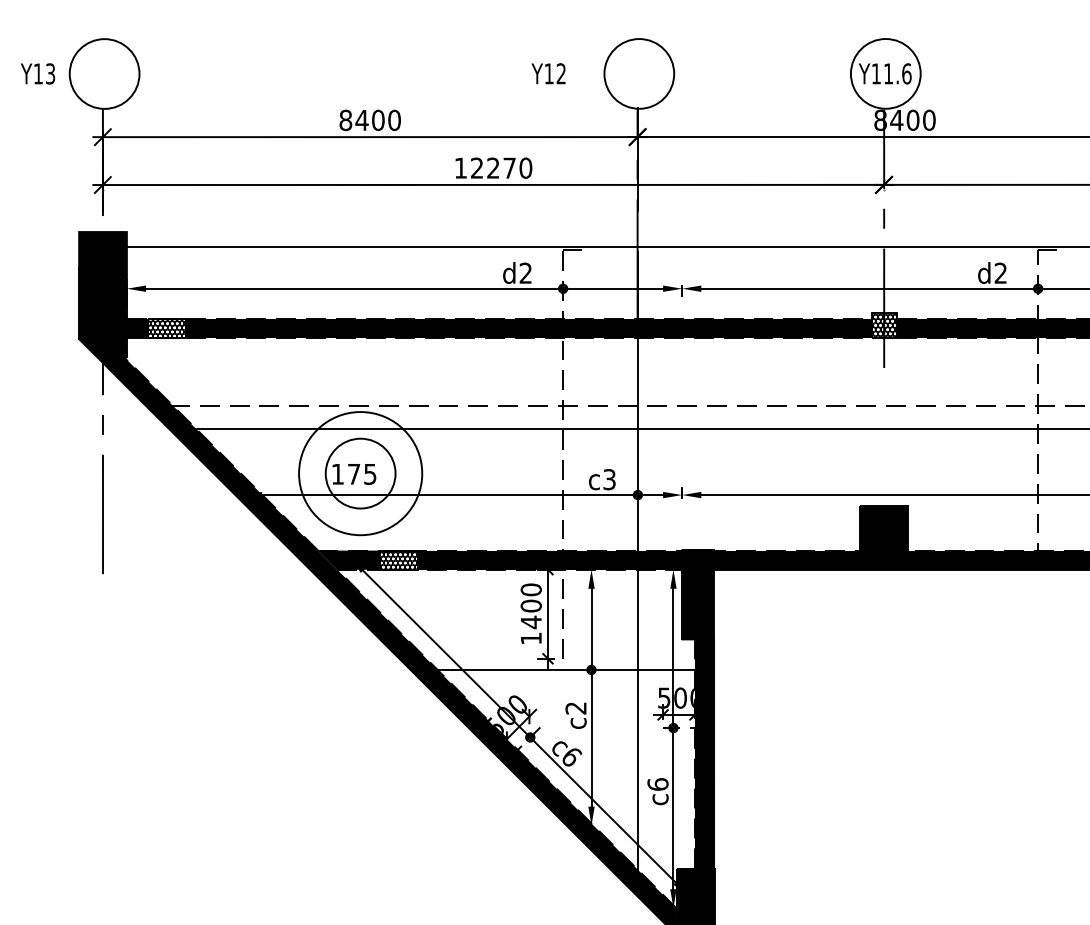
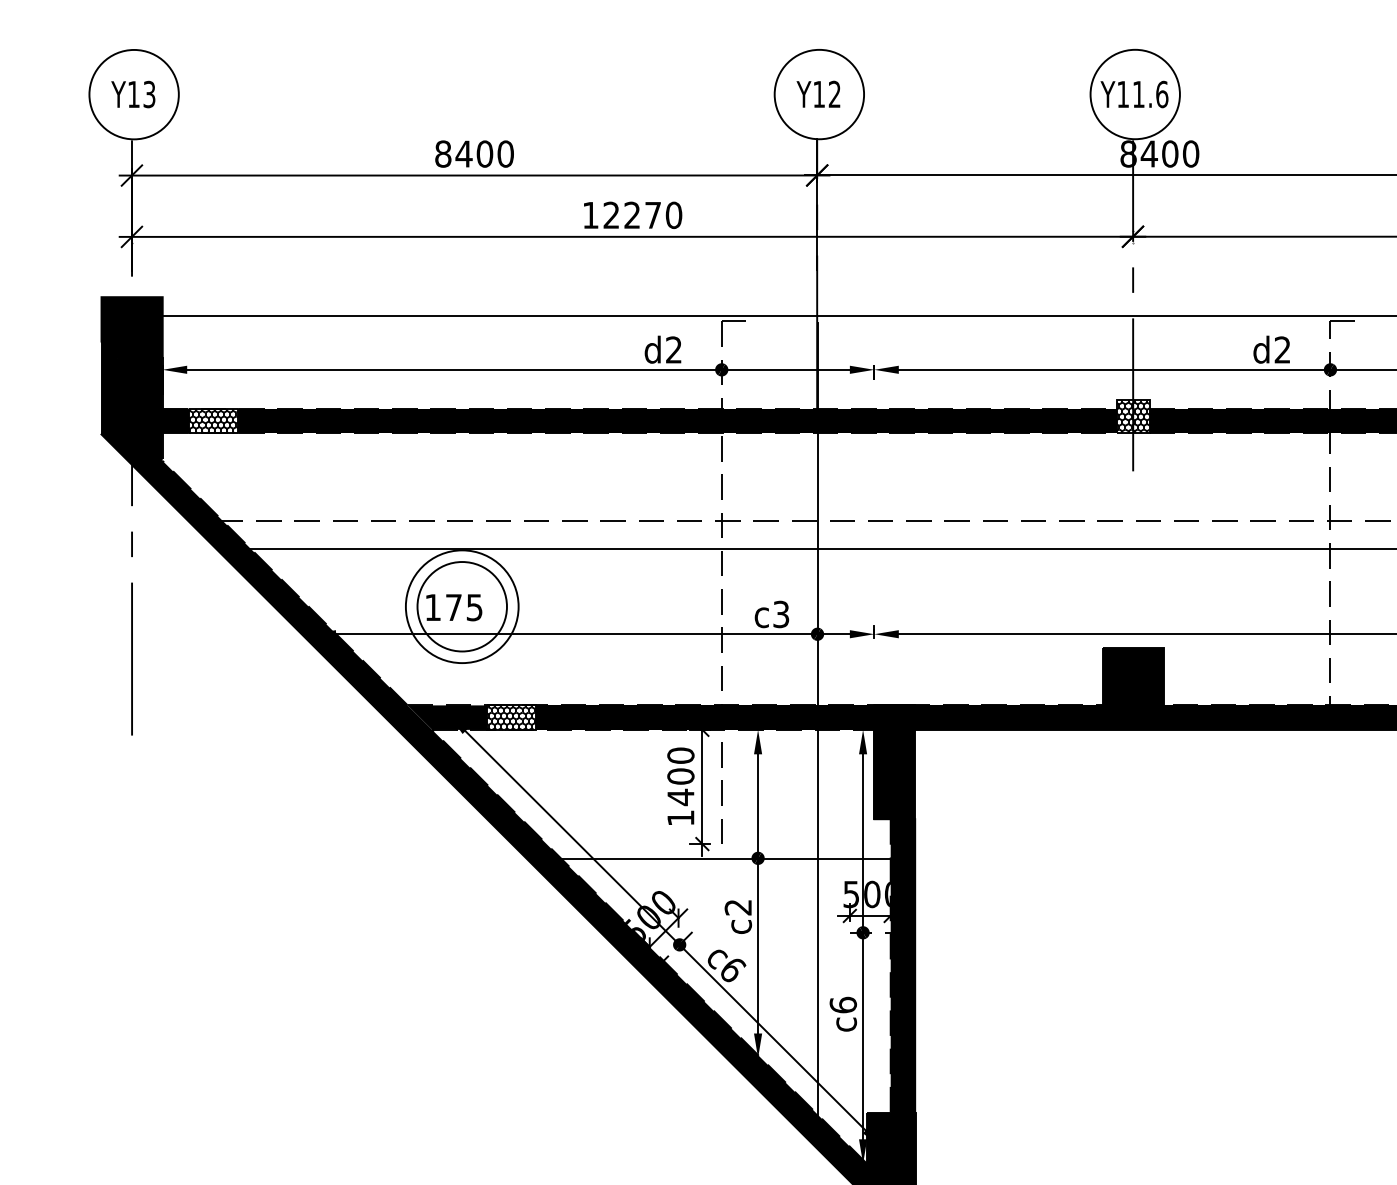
text: (38, 73) -> (133, 93), moved
text: (548, 73) -> (818, 93), moved
circle: (360, 473) -> (462, 606), size x0.71

